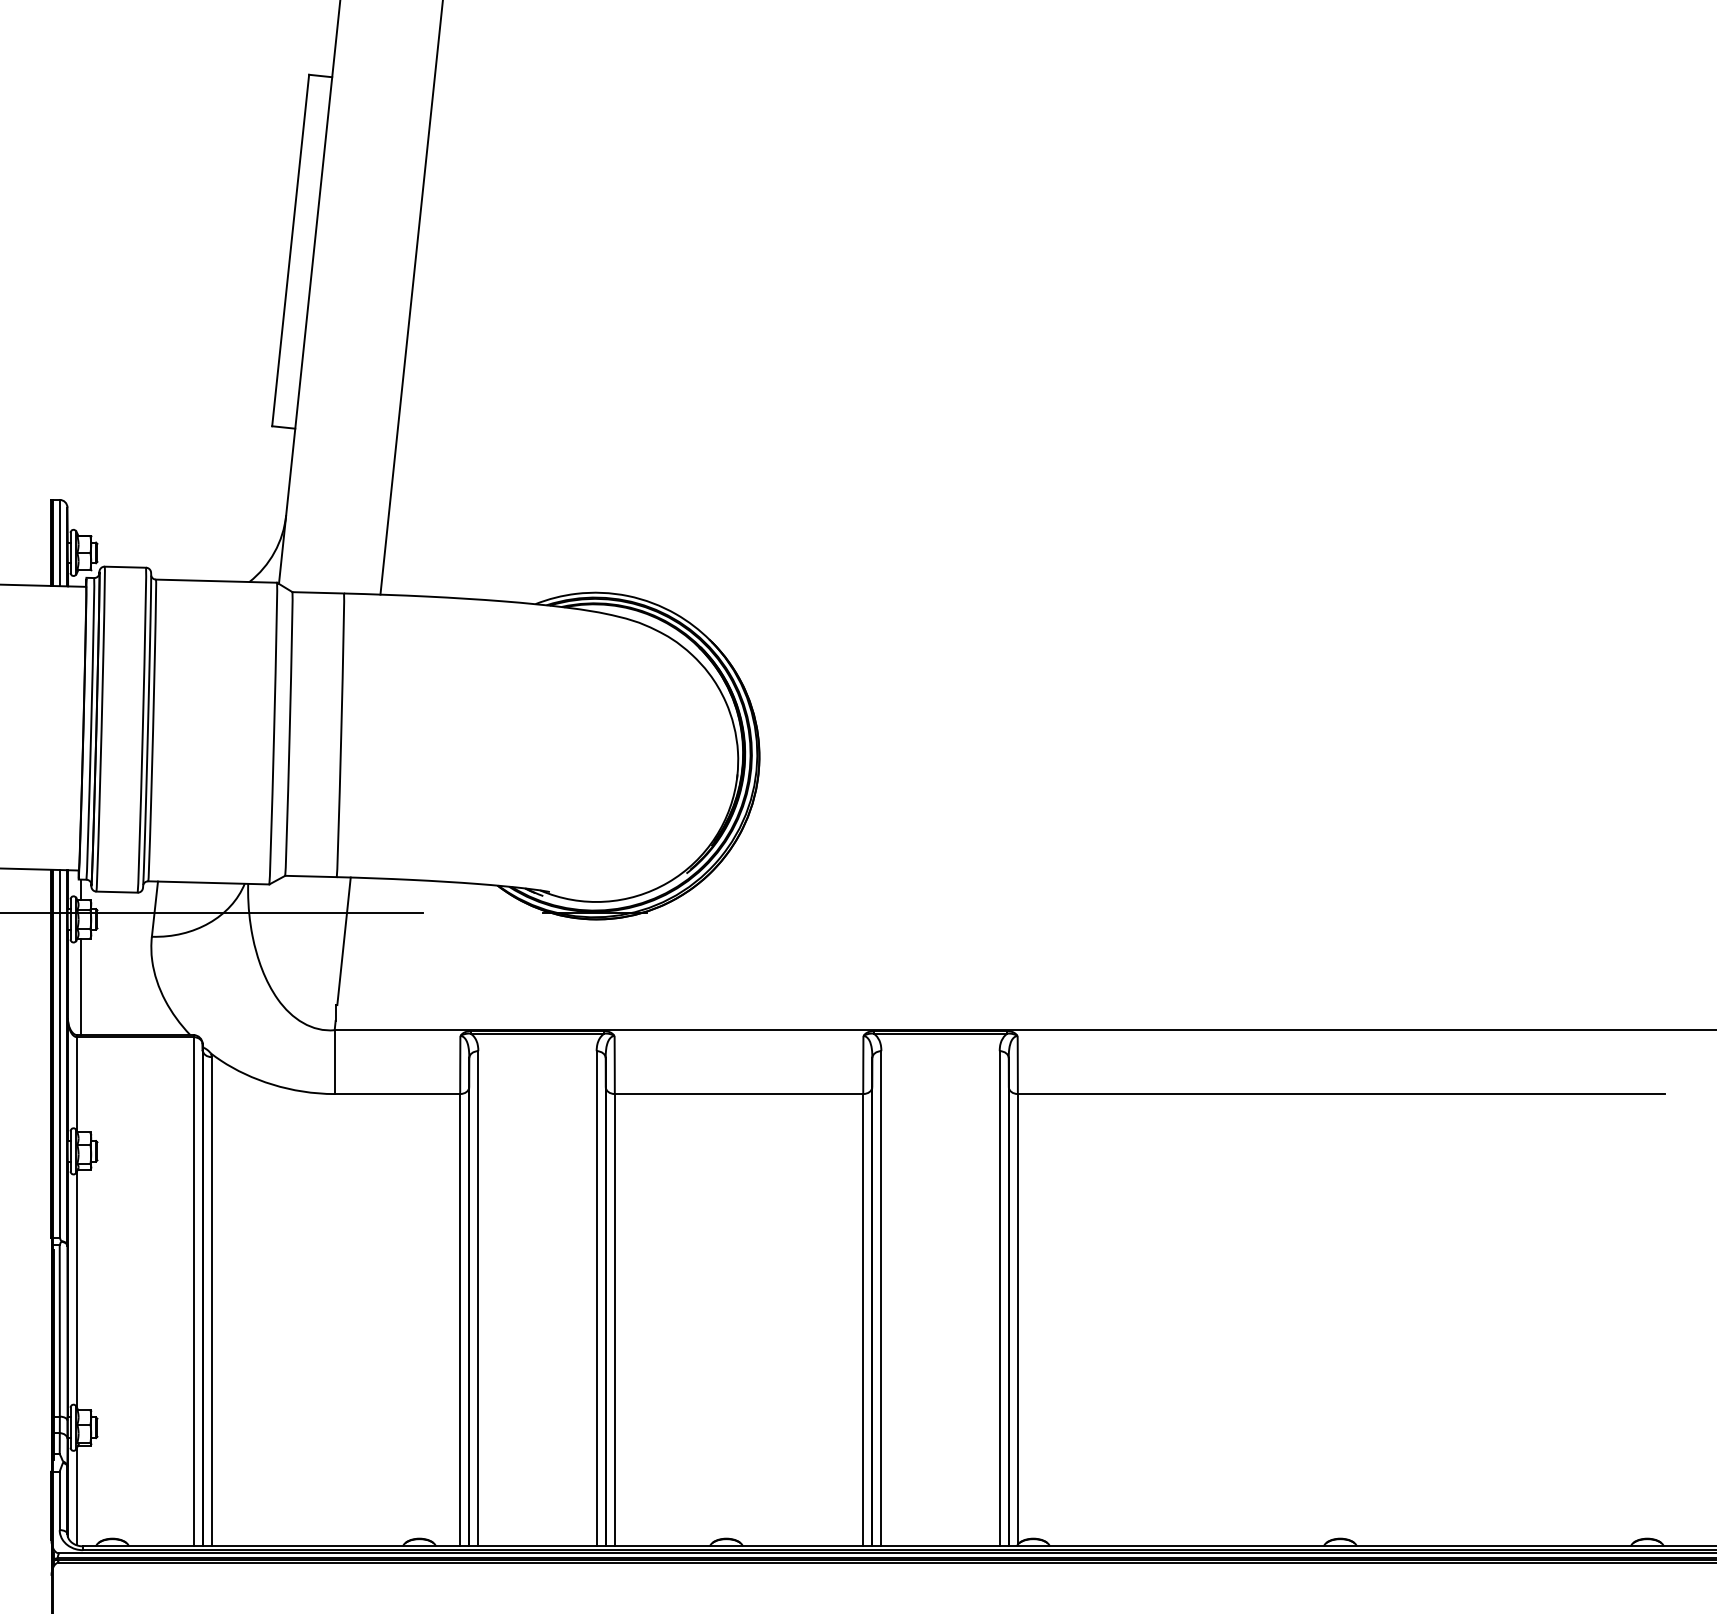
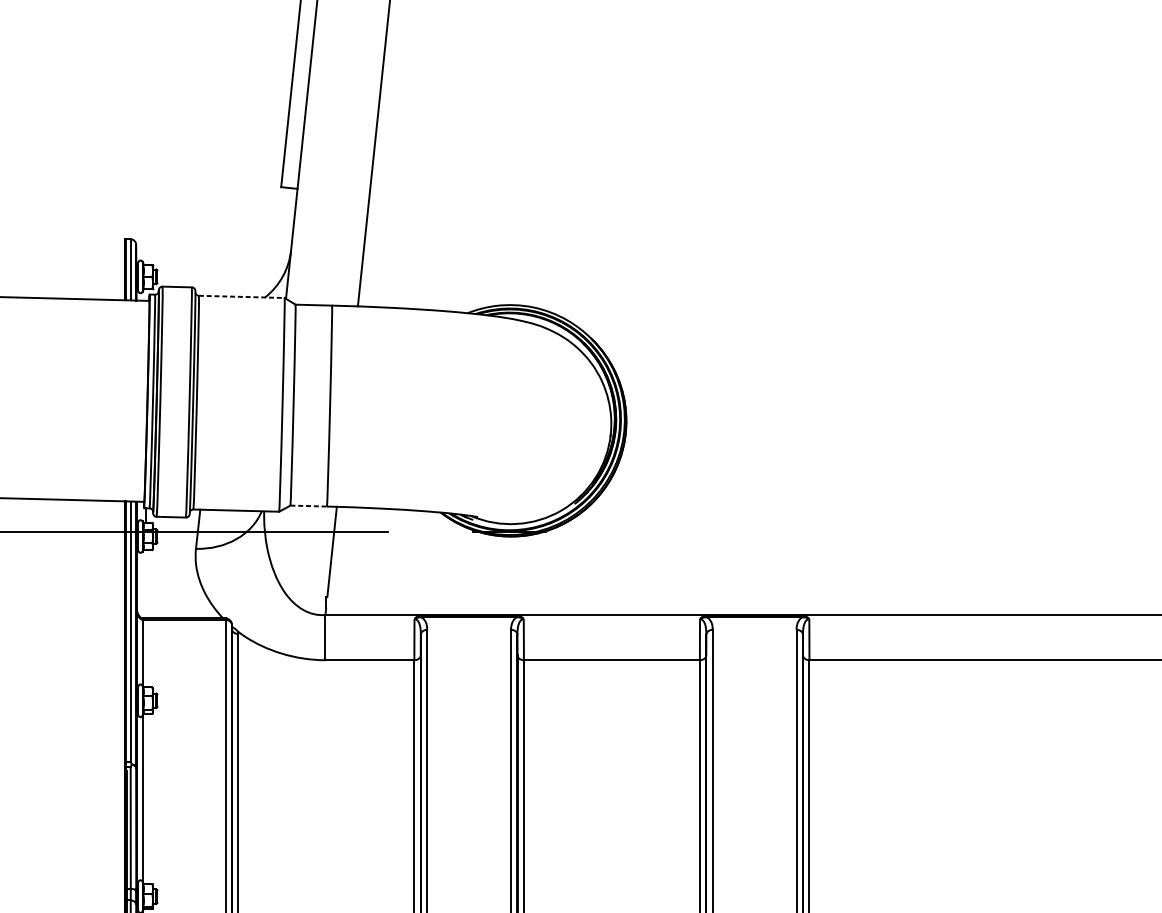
line: (216, 581) -> (241, 297), solid -> dashed
line: (311, 876) -> (309, 506), solid -> dashed
line: (81, 986) -> (146, 584), removed

